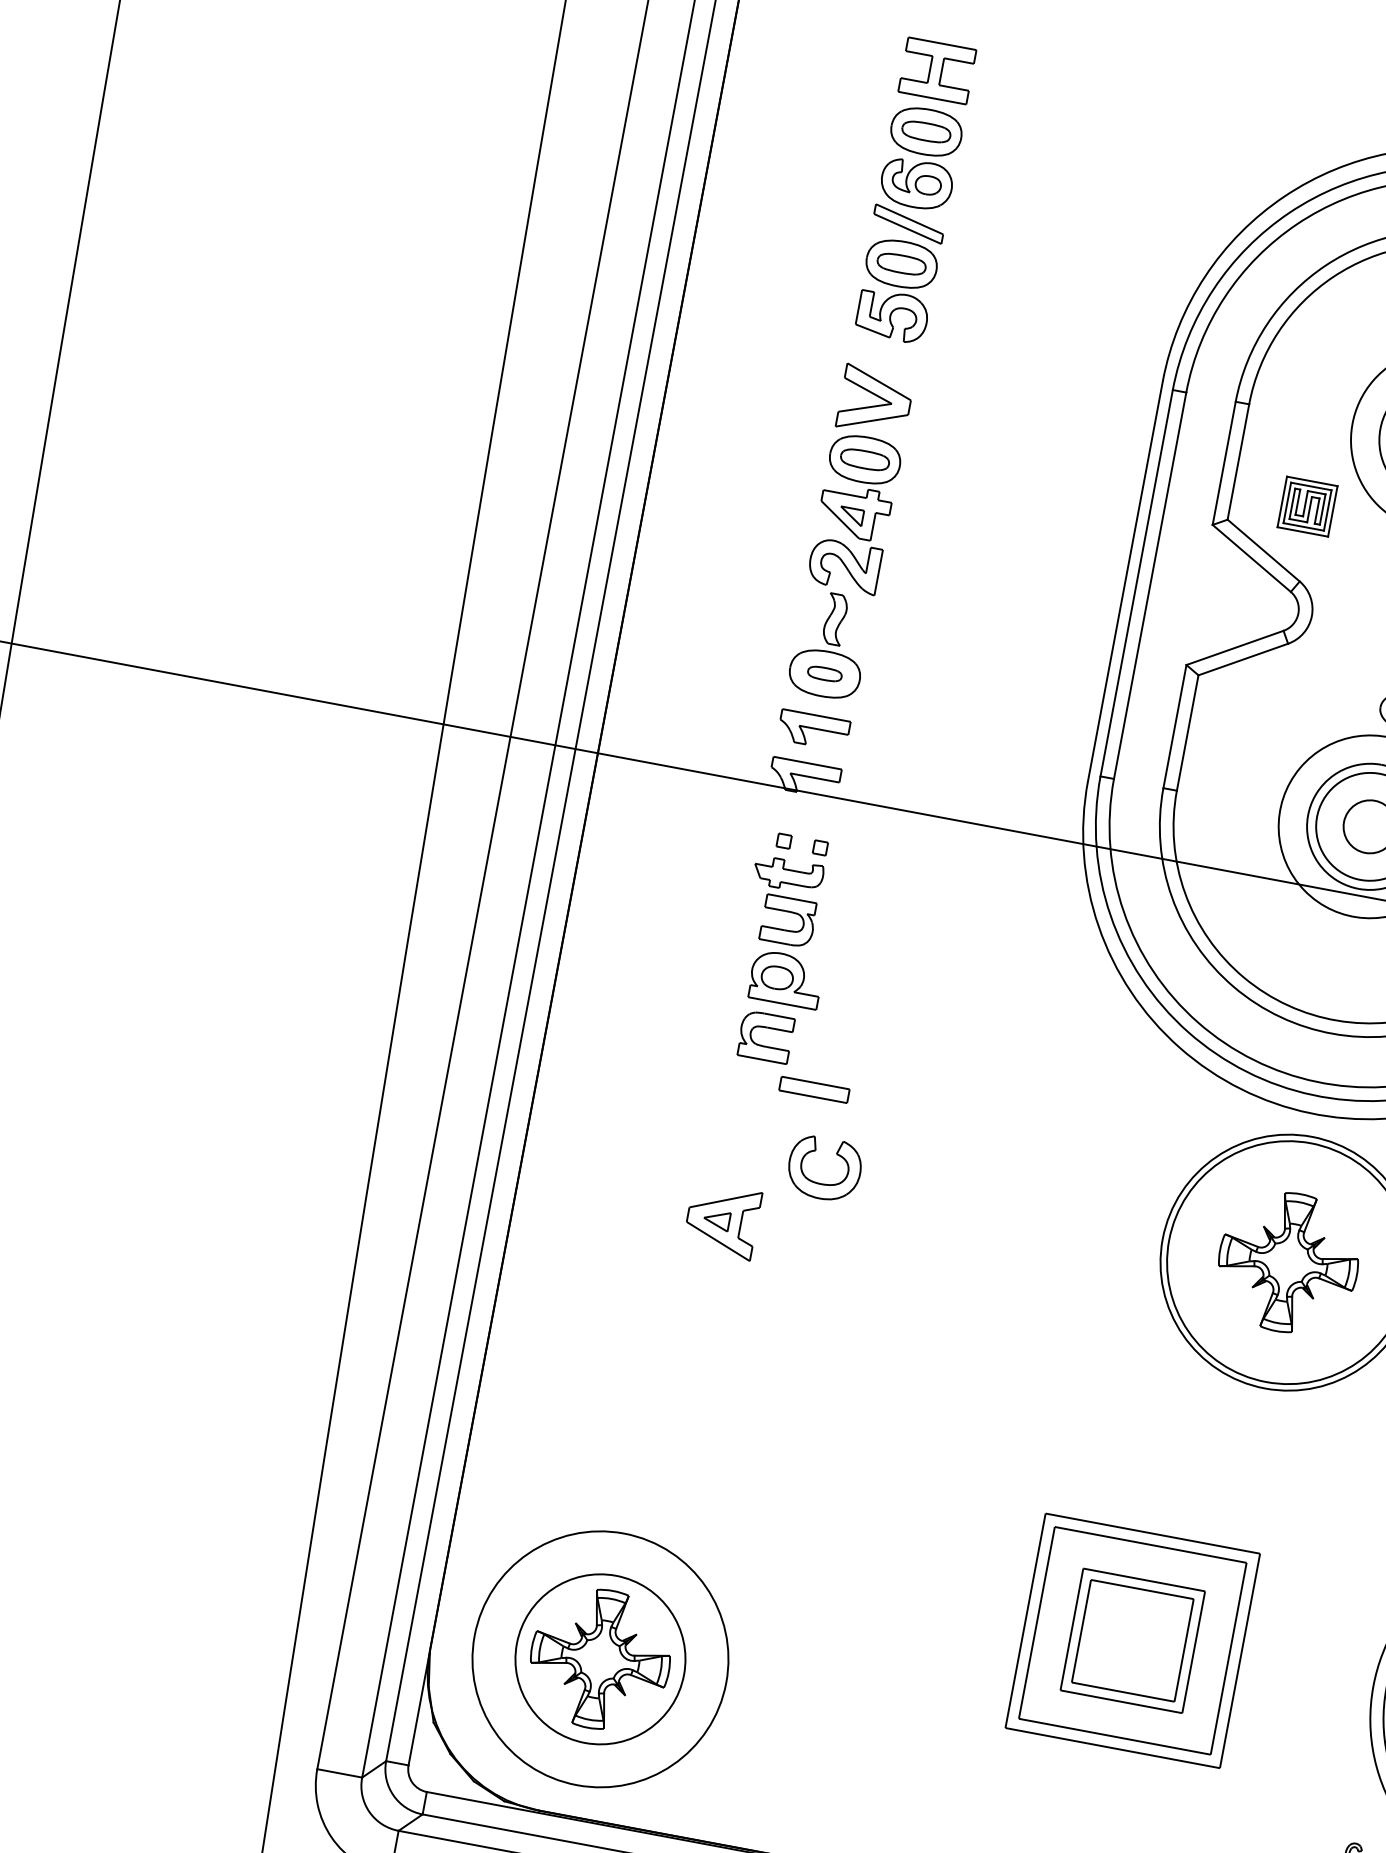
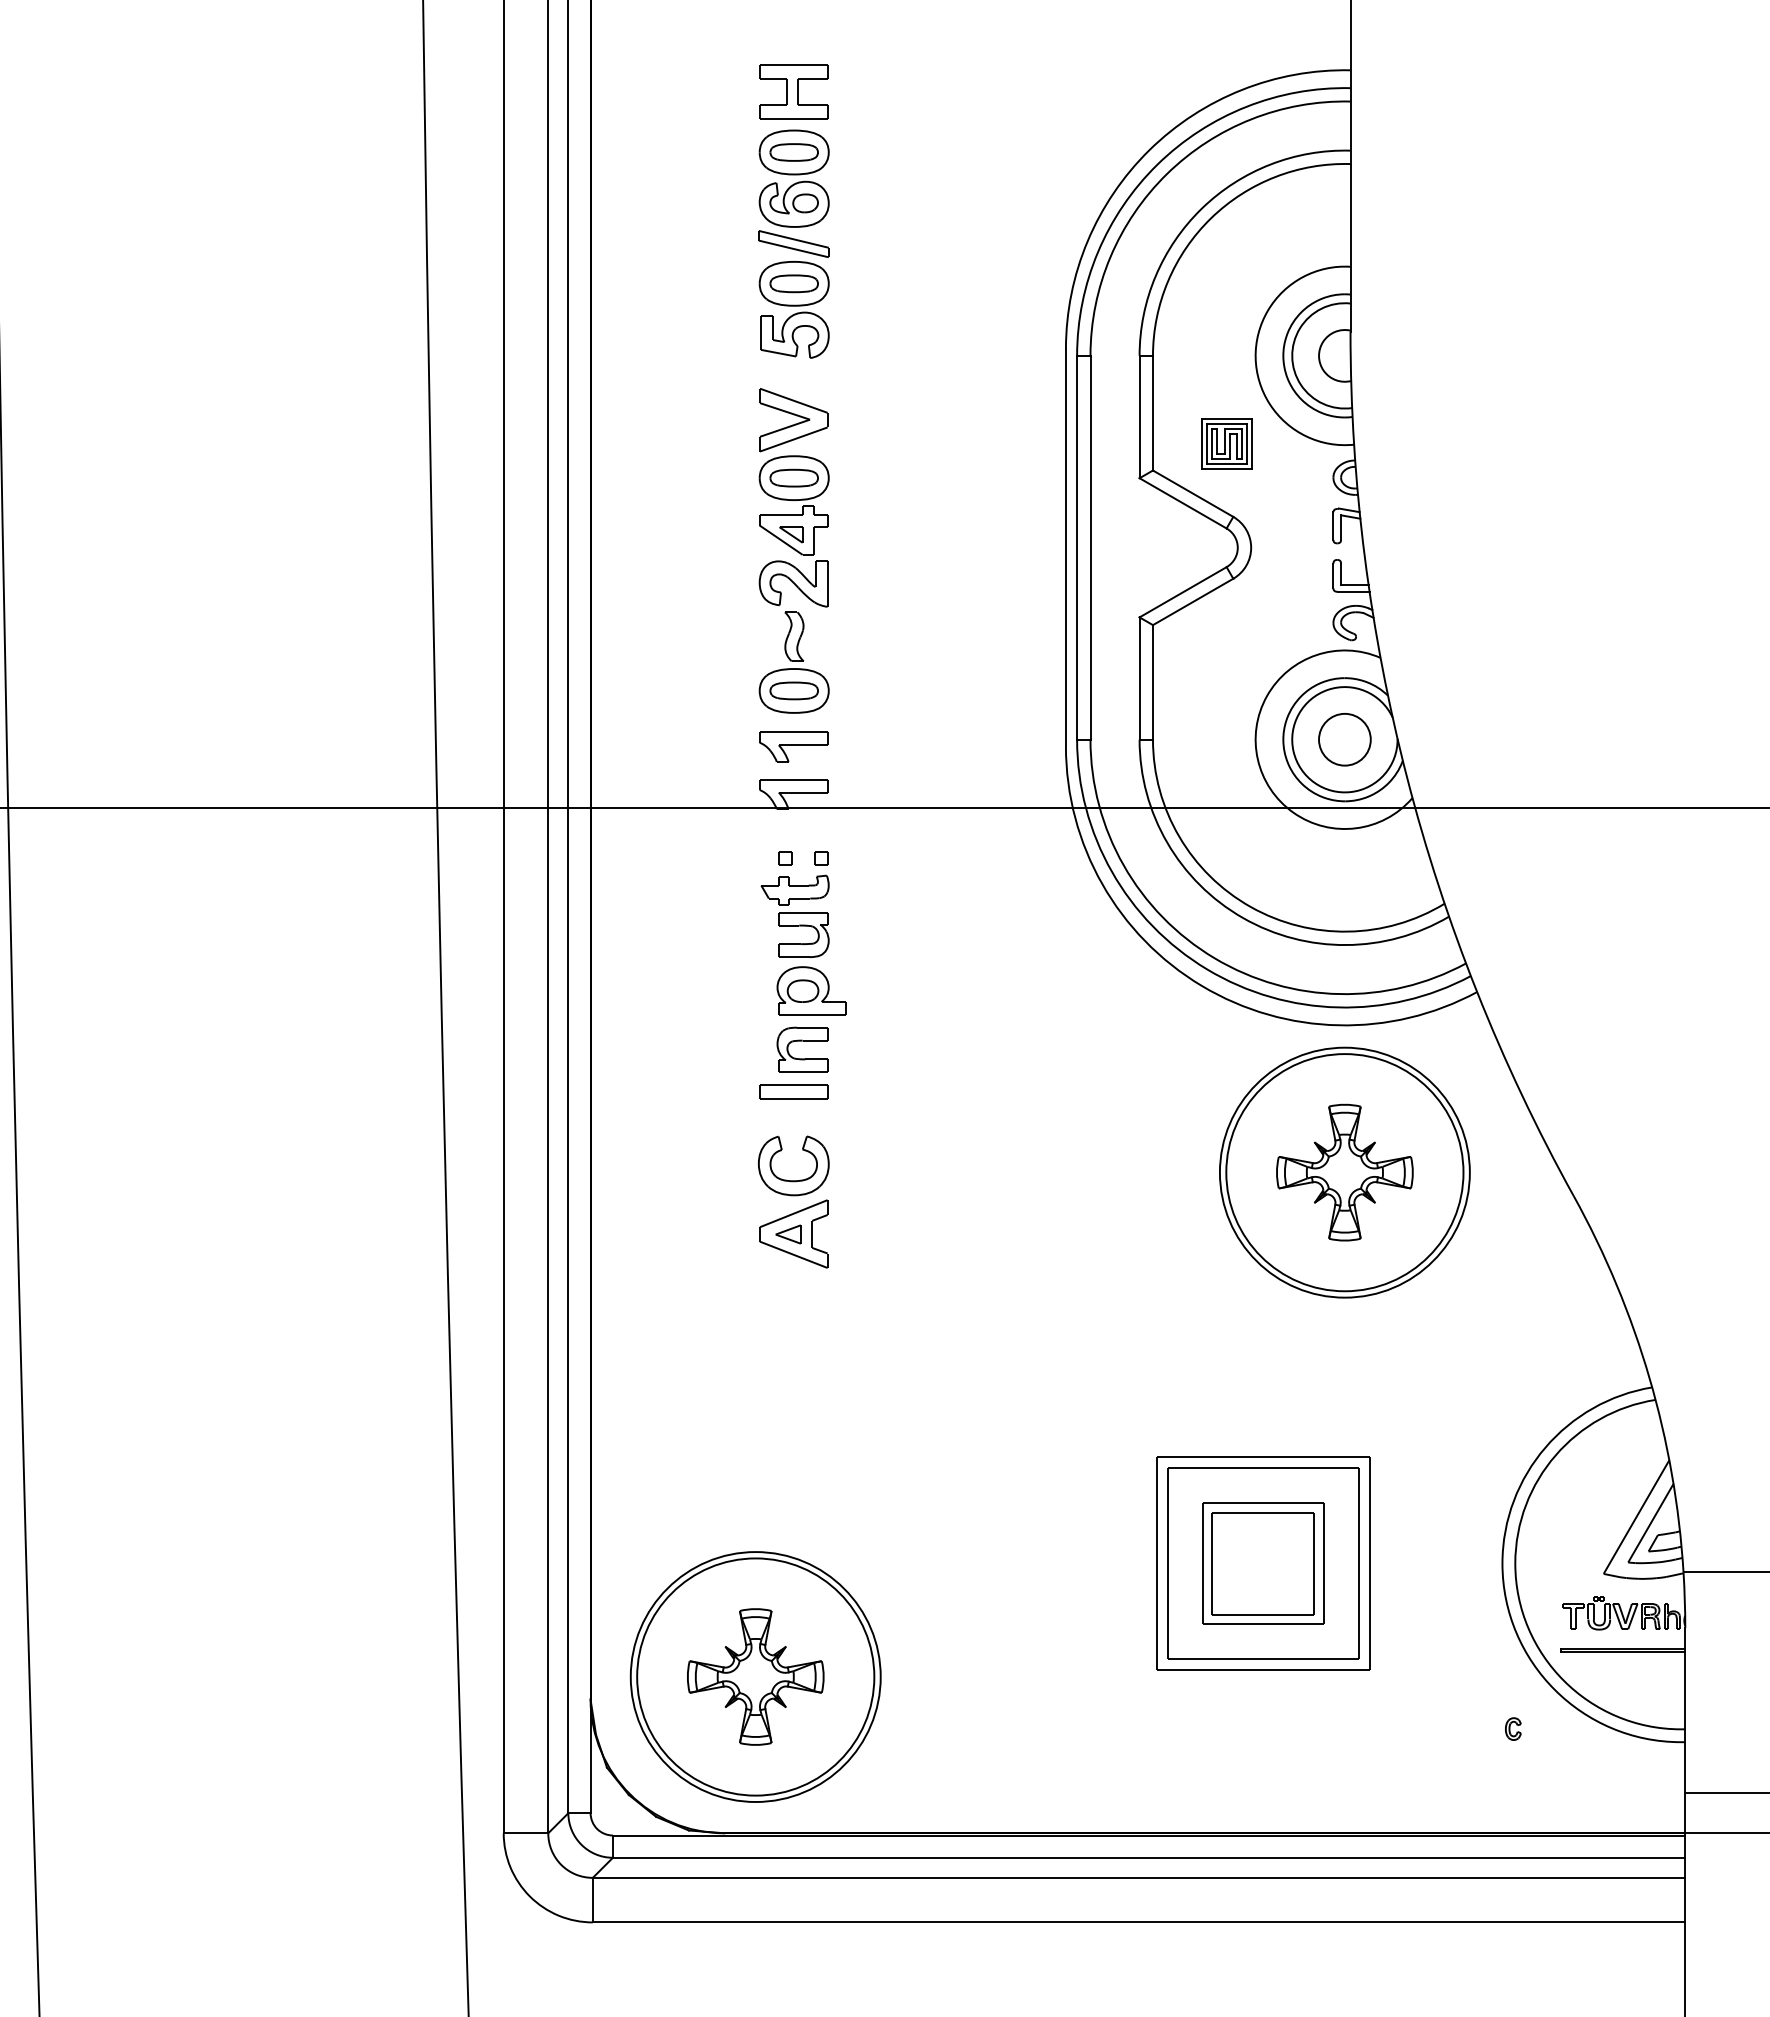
part: (824, 673) -> (793, 690), size x1.43
part: (814, 1089) -> (793, 1091), moved
part: (821, 1183) -> (793, 1180), moved
circle: (600, 1658) -> (755, 1676), size x1.43

